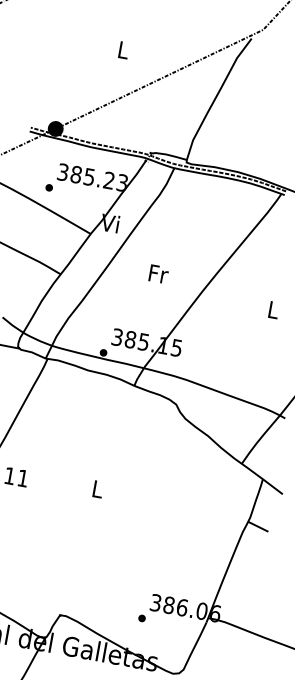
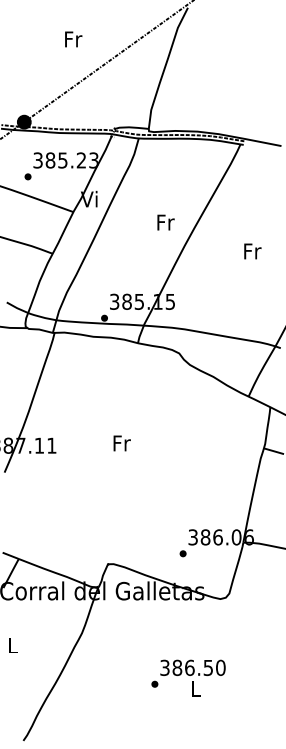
text: (123, 50) -> (73, 39), L -> Fr
text: (158, 274) -> (165, 222), moved
text: (273, 310) -> (252, 251), L -> Fr
text: (97, 489) -> (121, 443), L -> Fr

